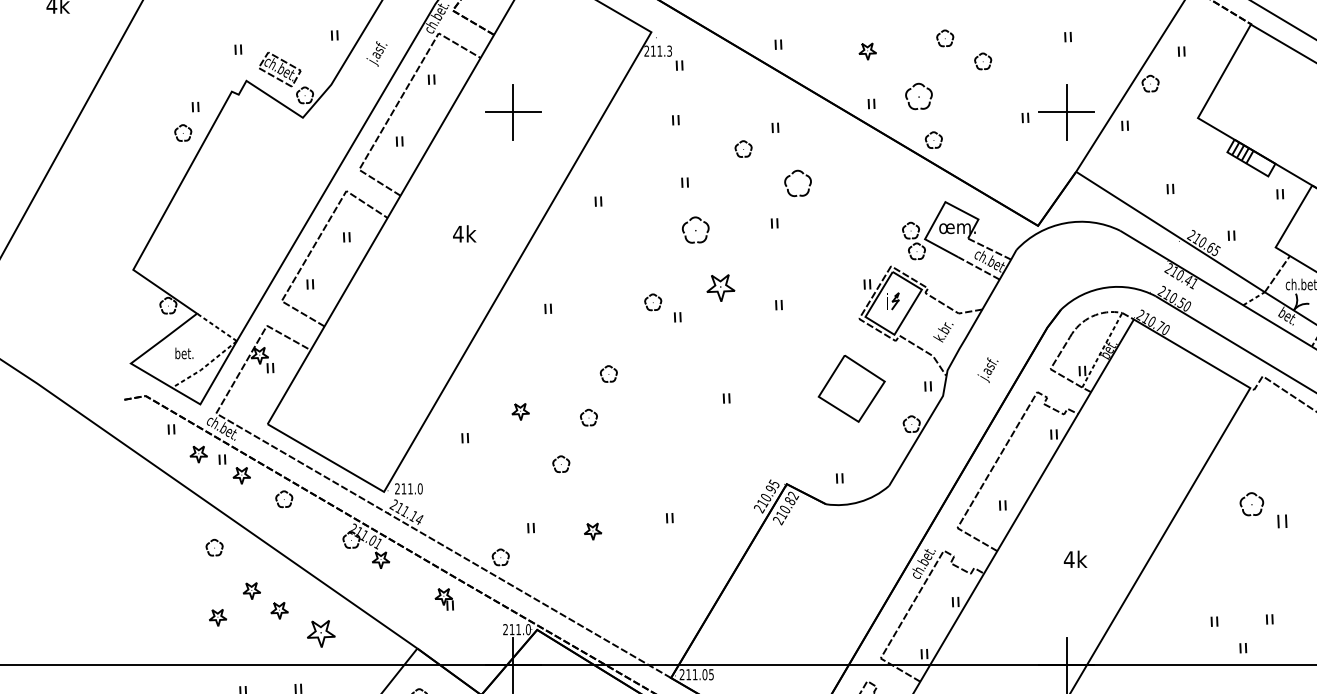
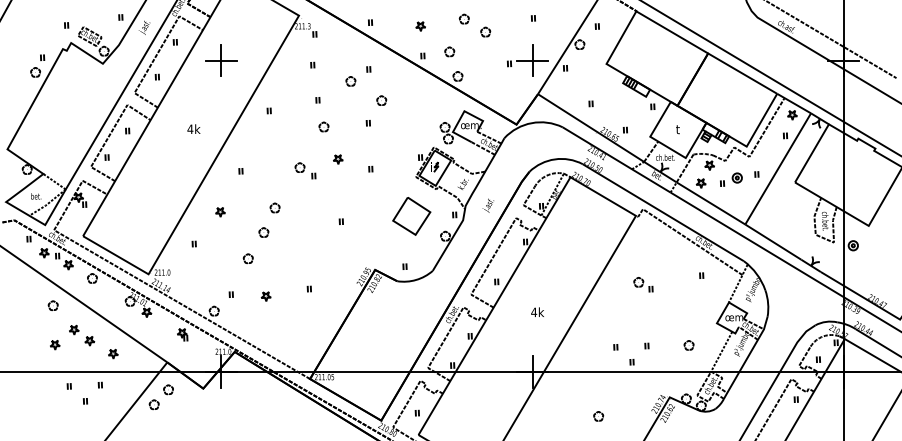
part: (918, 95) -> (449, 51), size x0.62
part: (798, 183) -> (381, 100), size x0.62
part: (694, 229) -> (323, 126), size x0.62
part: (721, 287) -> (338, 159), size x0.62
part: (520, 412) -> (220, 212), moved
part: (1263, 510) -> (643, 284), size x0.71
part: (321, 632) -> (113, 353), size x0.62

